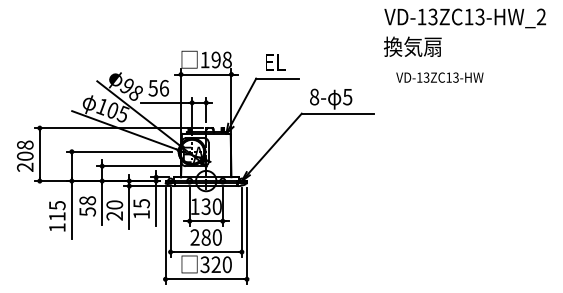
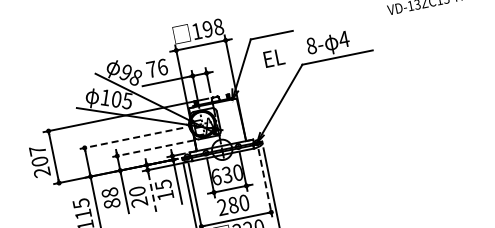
text: (275, 62) -> (274, 58), moved
text: (152, 88) -> (151, 69), 56 -> 76
text: (347, 97) -> (343, 39), 5 -> 4
text: (25, 144) -> (37, 150), 208 -> 207
line: (119, 151) -> (131, 138), solid -> dashed
line: (138, 166) -> (152, 149), solid -> dashed
text: (195, 206) -> (216, 176), 130 -> 630
line: (129, 209) -> (152, 192), solid -> dashed
text: (87, 211) -> (111, 203), 58 -> 88
line: (241, 222) -> (265, 183), solid -> dashed

